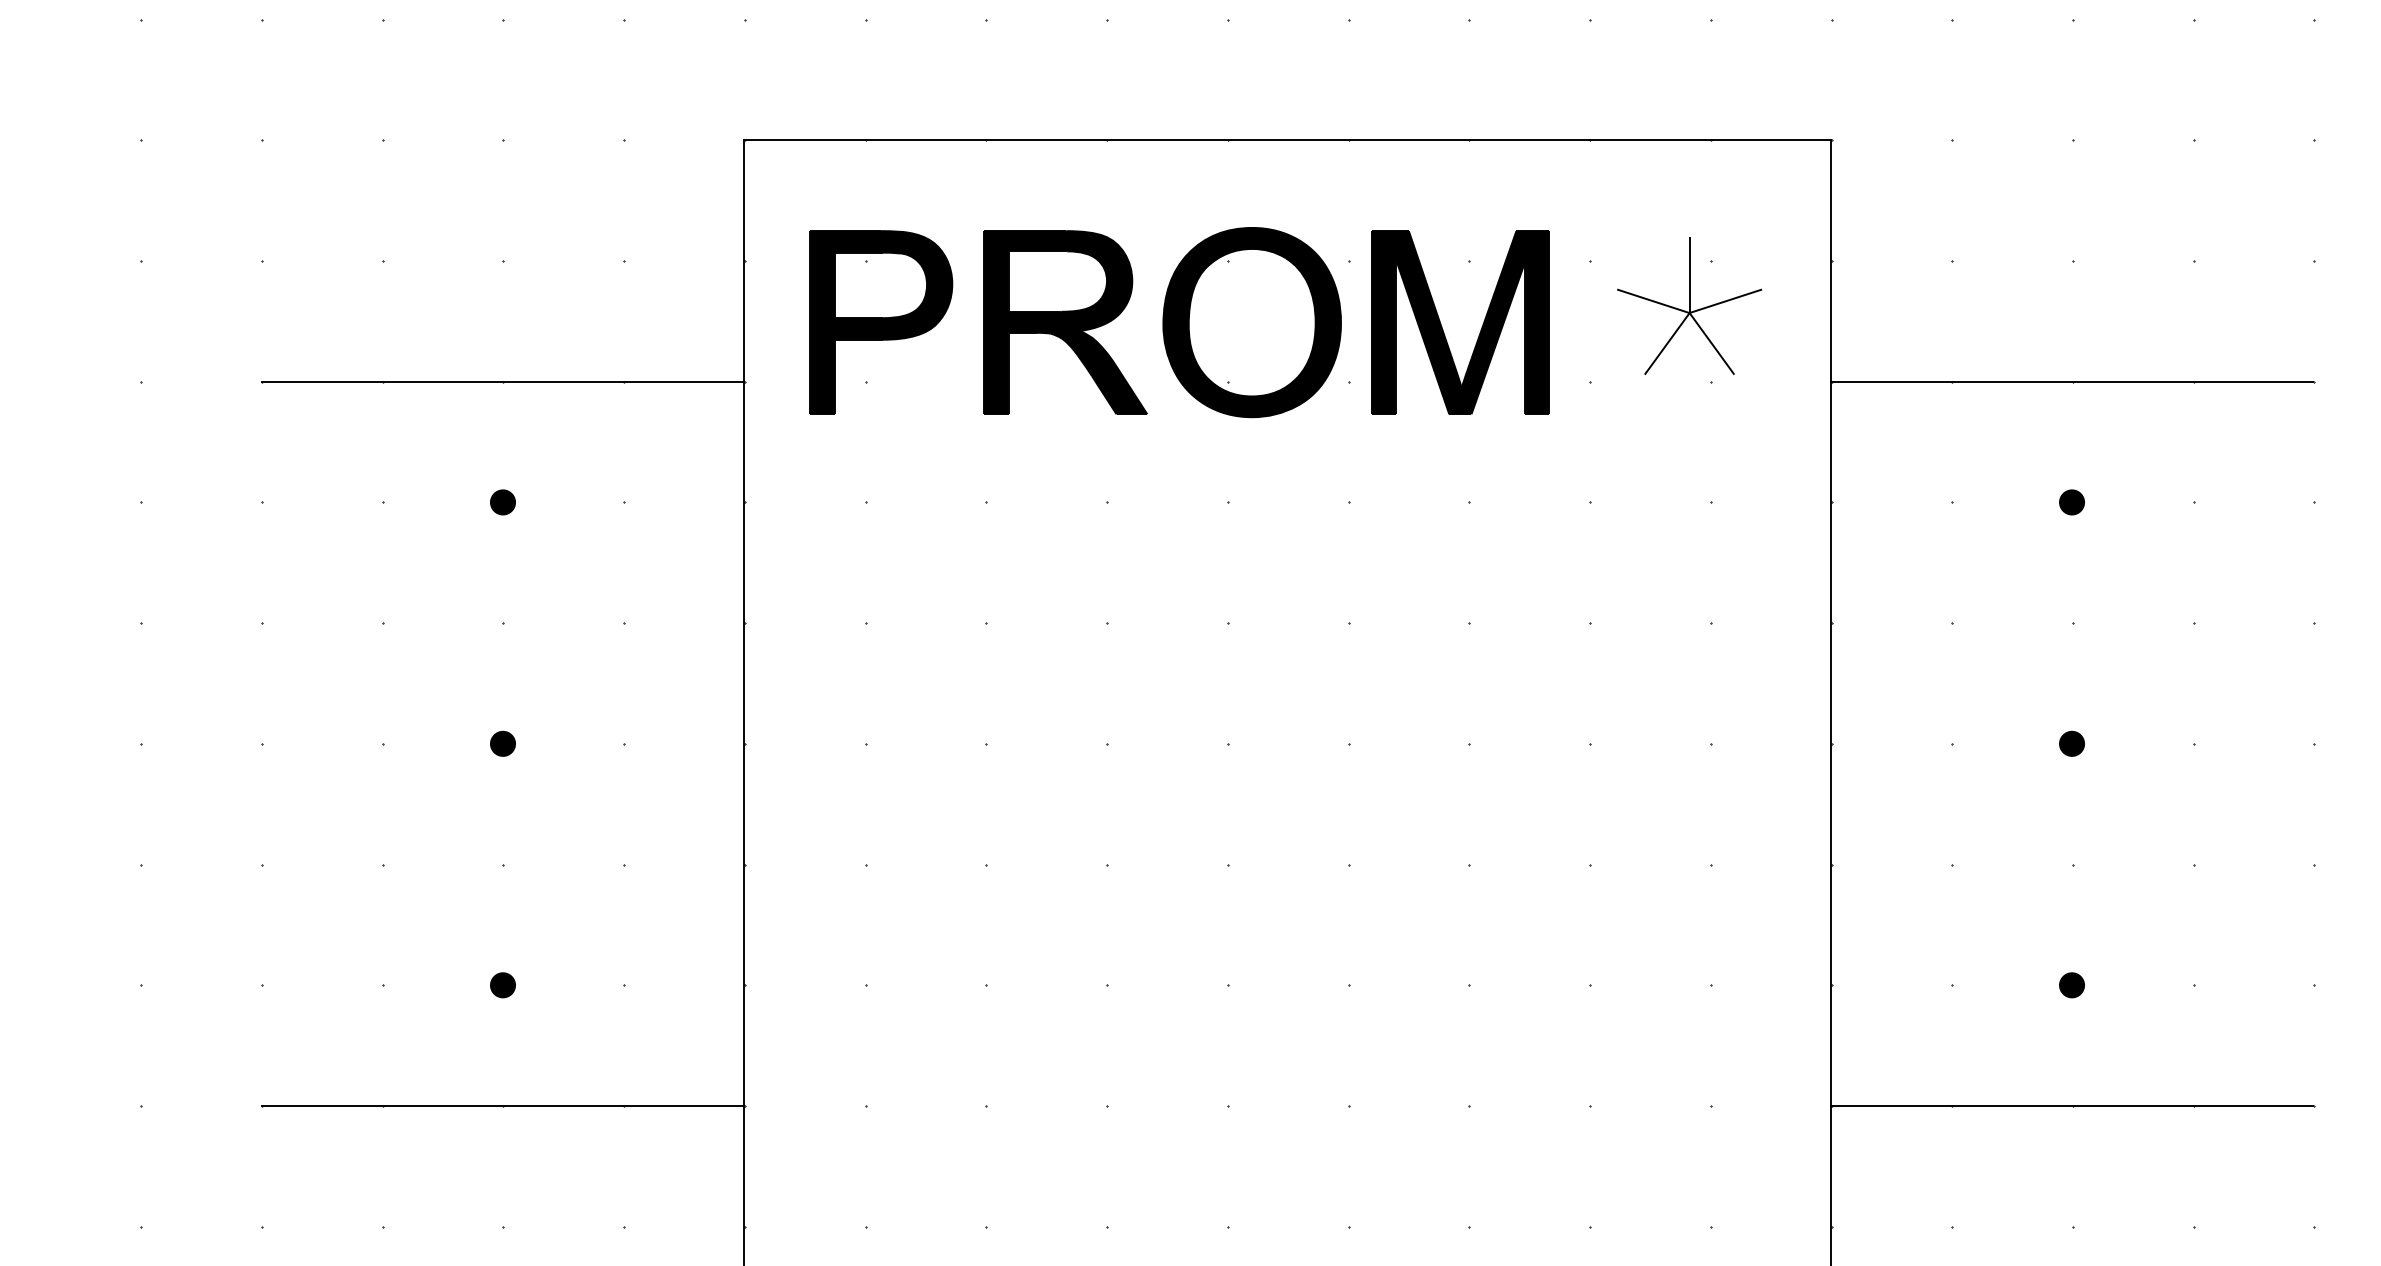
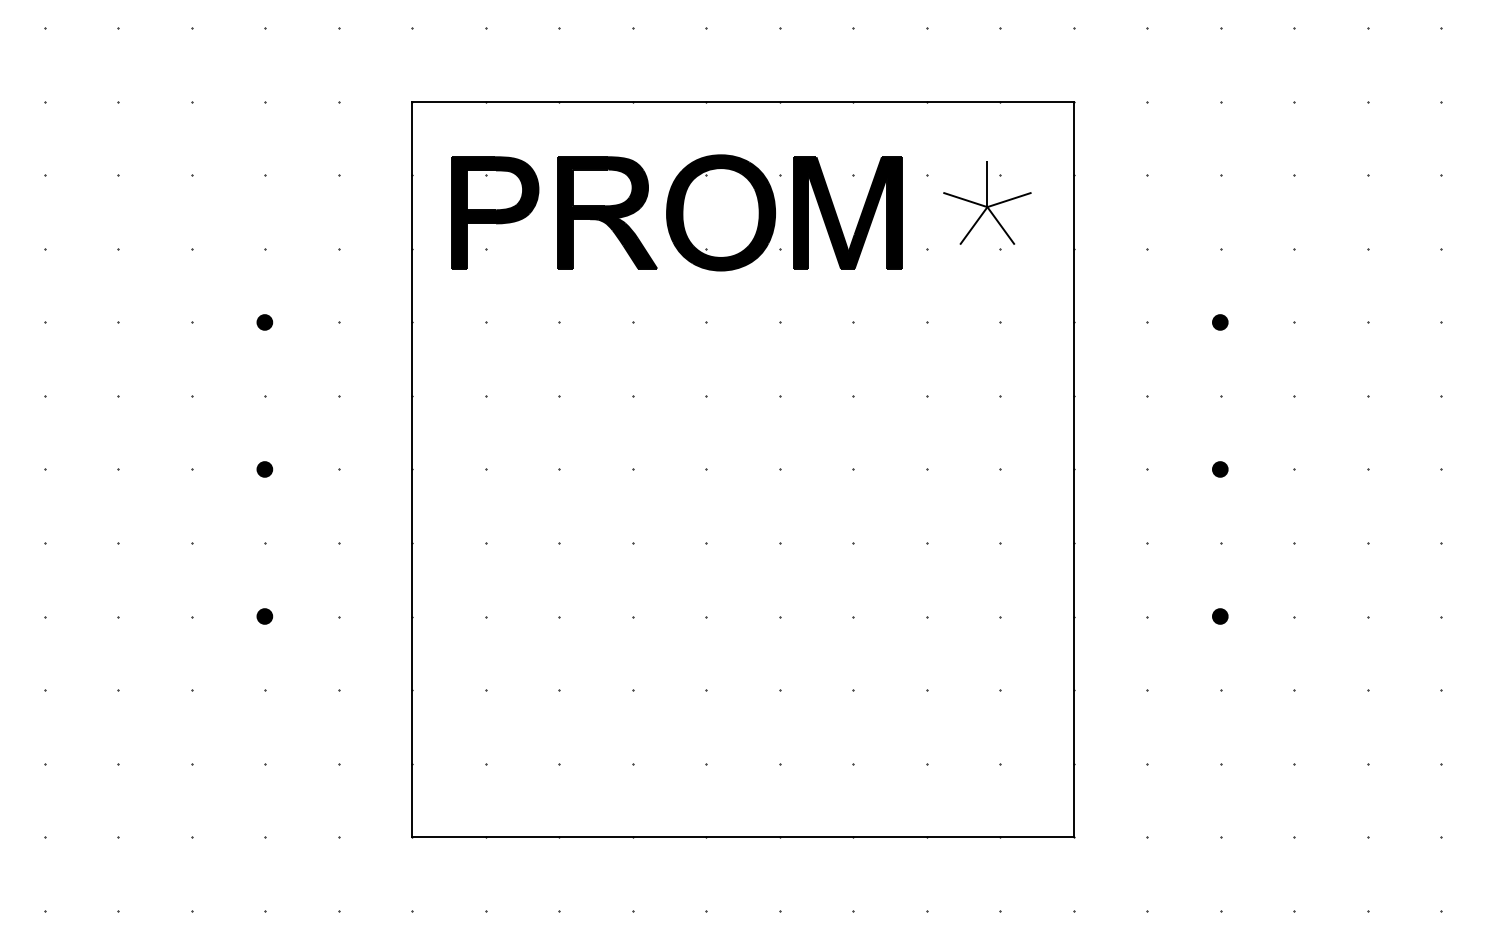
line: (502, 380) -> (264, 248), removed
line: (2072, 380) -> (1220, 248), removed
line: (502, 1106) -> (264, 690), removed
line: (2072, 1106) -> (1220, 690), removed

